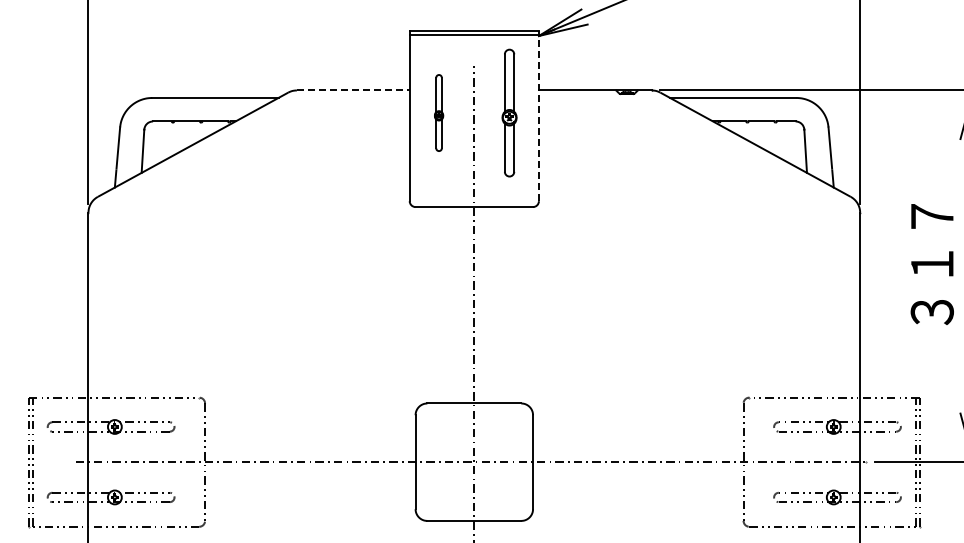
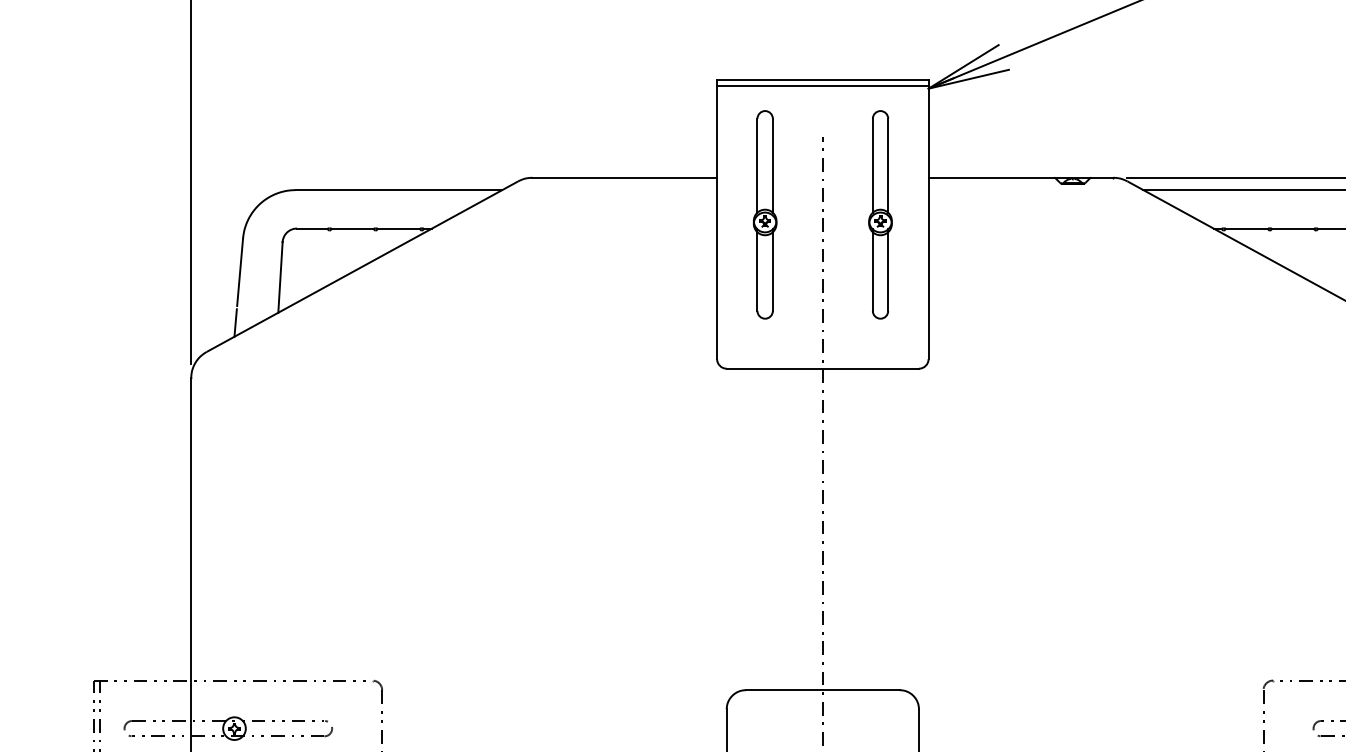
line: (353, 90) -> (625, 177), dashed -> solid
part: (438, 112) -> (764, 213), size x1.67
line: (538, 115) -> (927, 218), dashed -> solid

